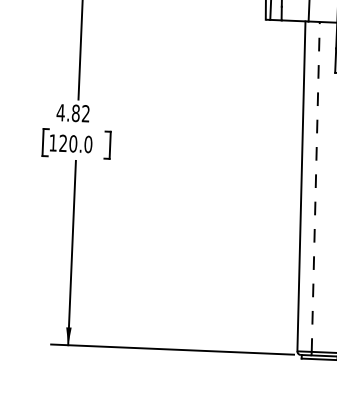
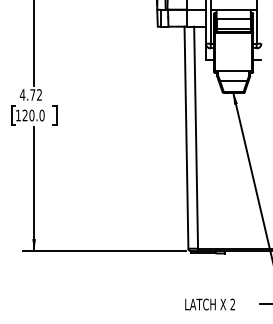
text: (75, 112) -> (32, 94), 4.82 -> 4.72
line: (316, 186) -> (196, 137), dashed -> solid

